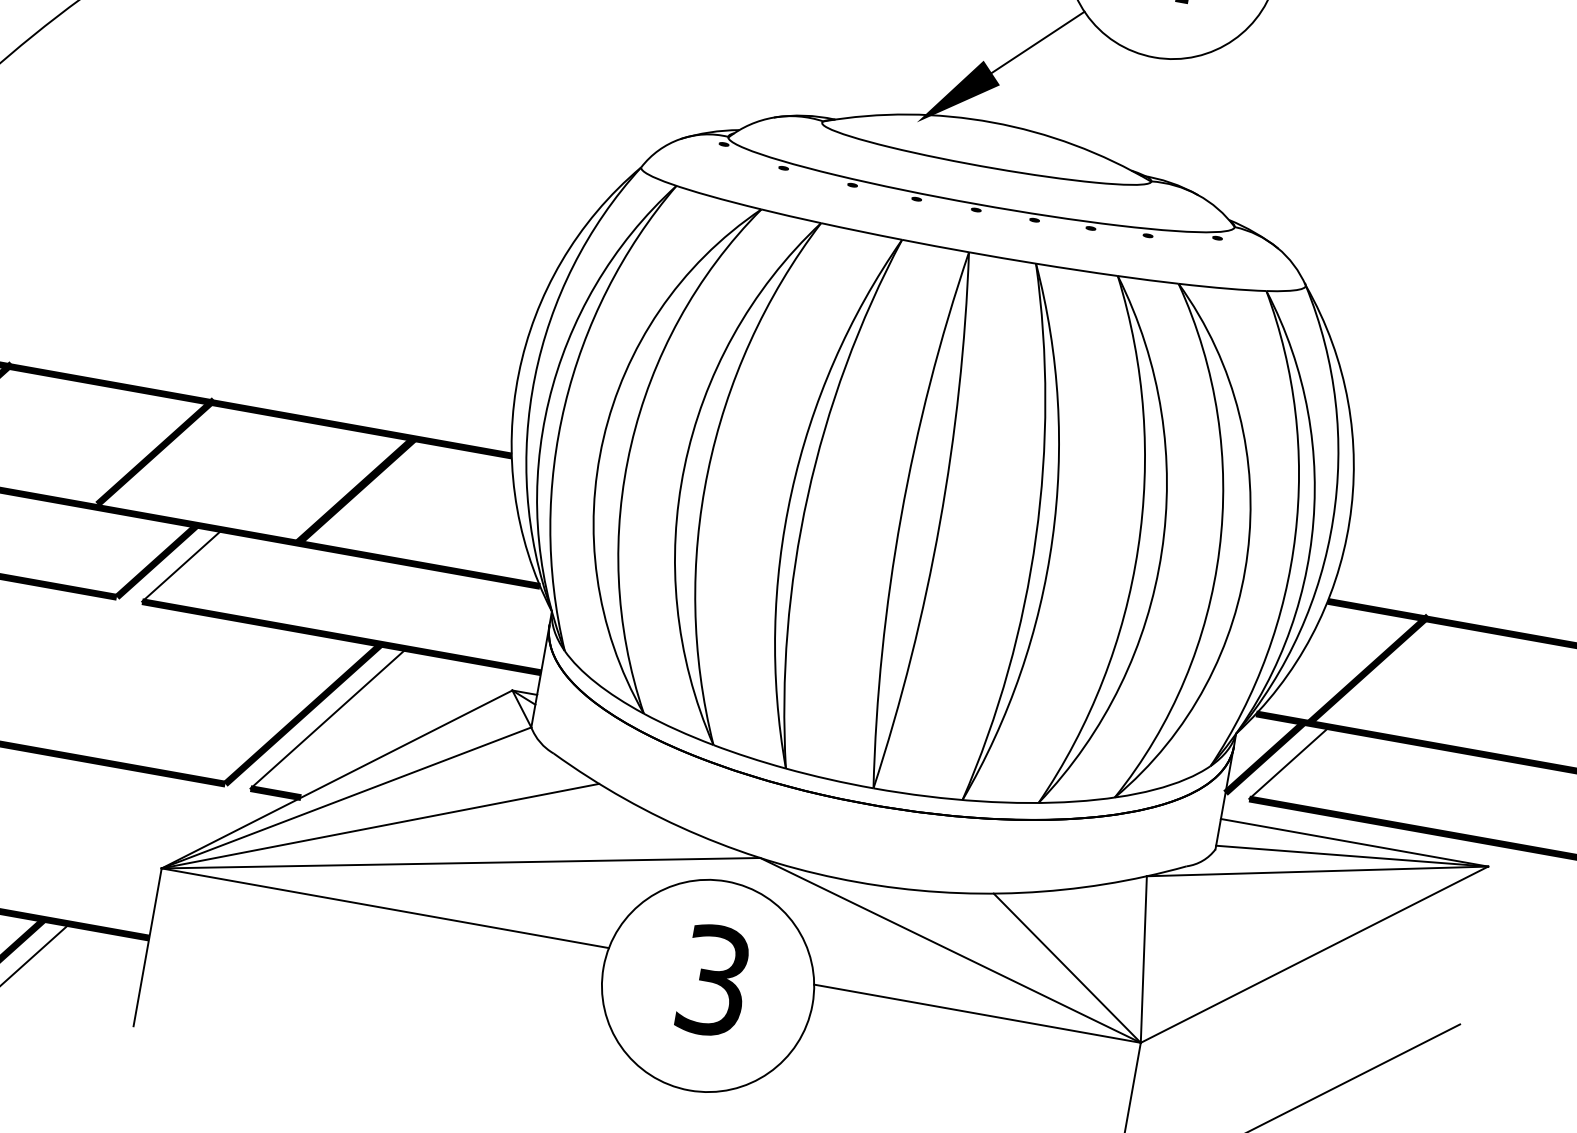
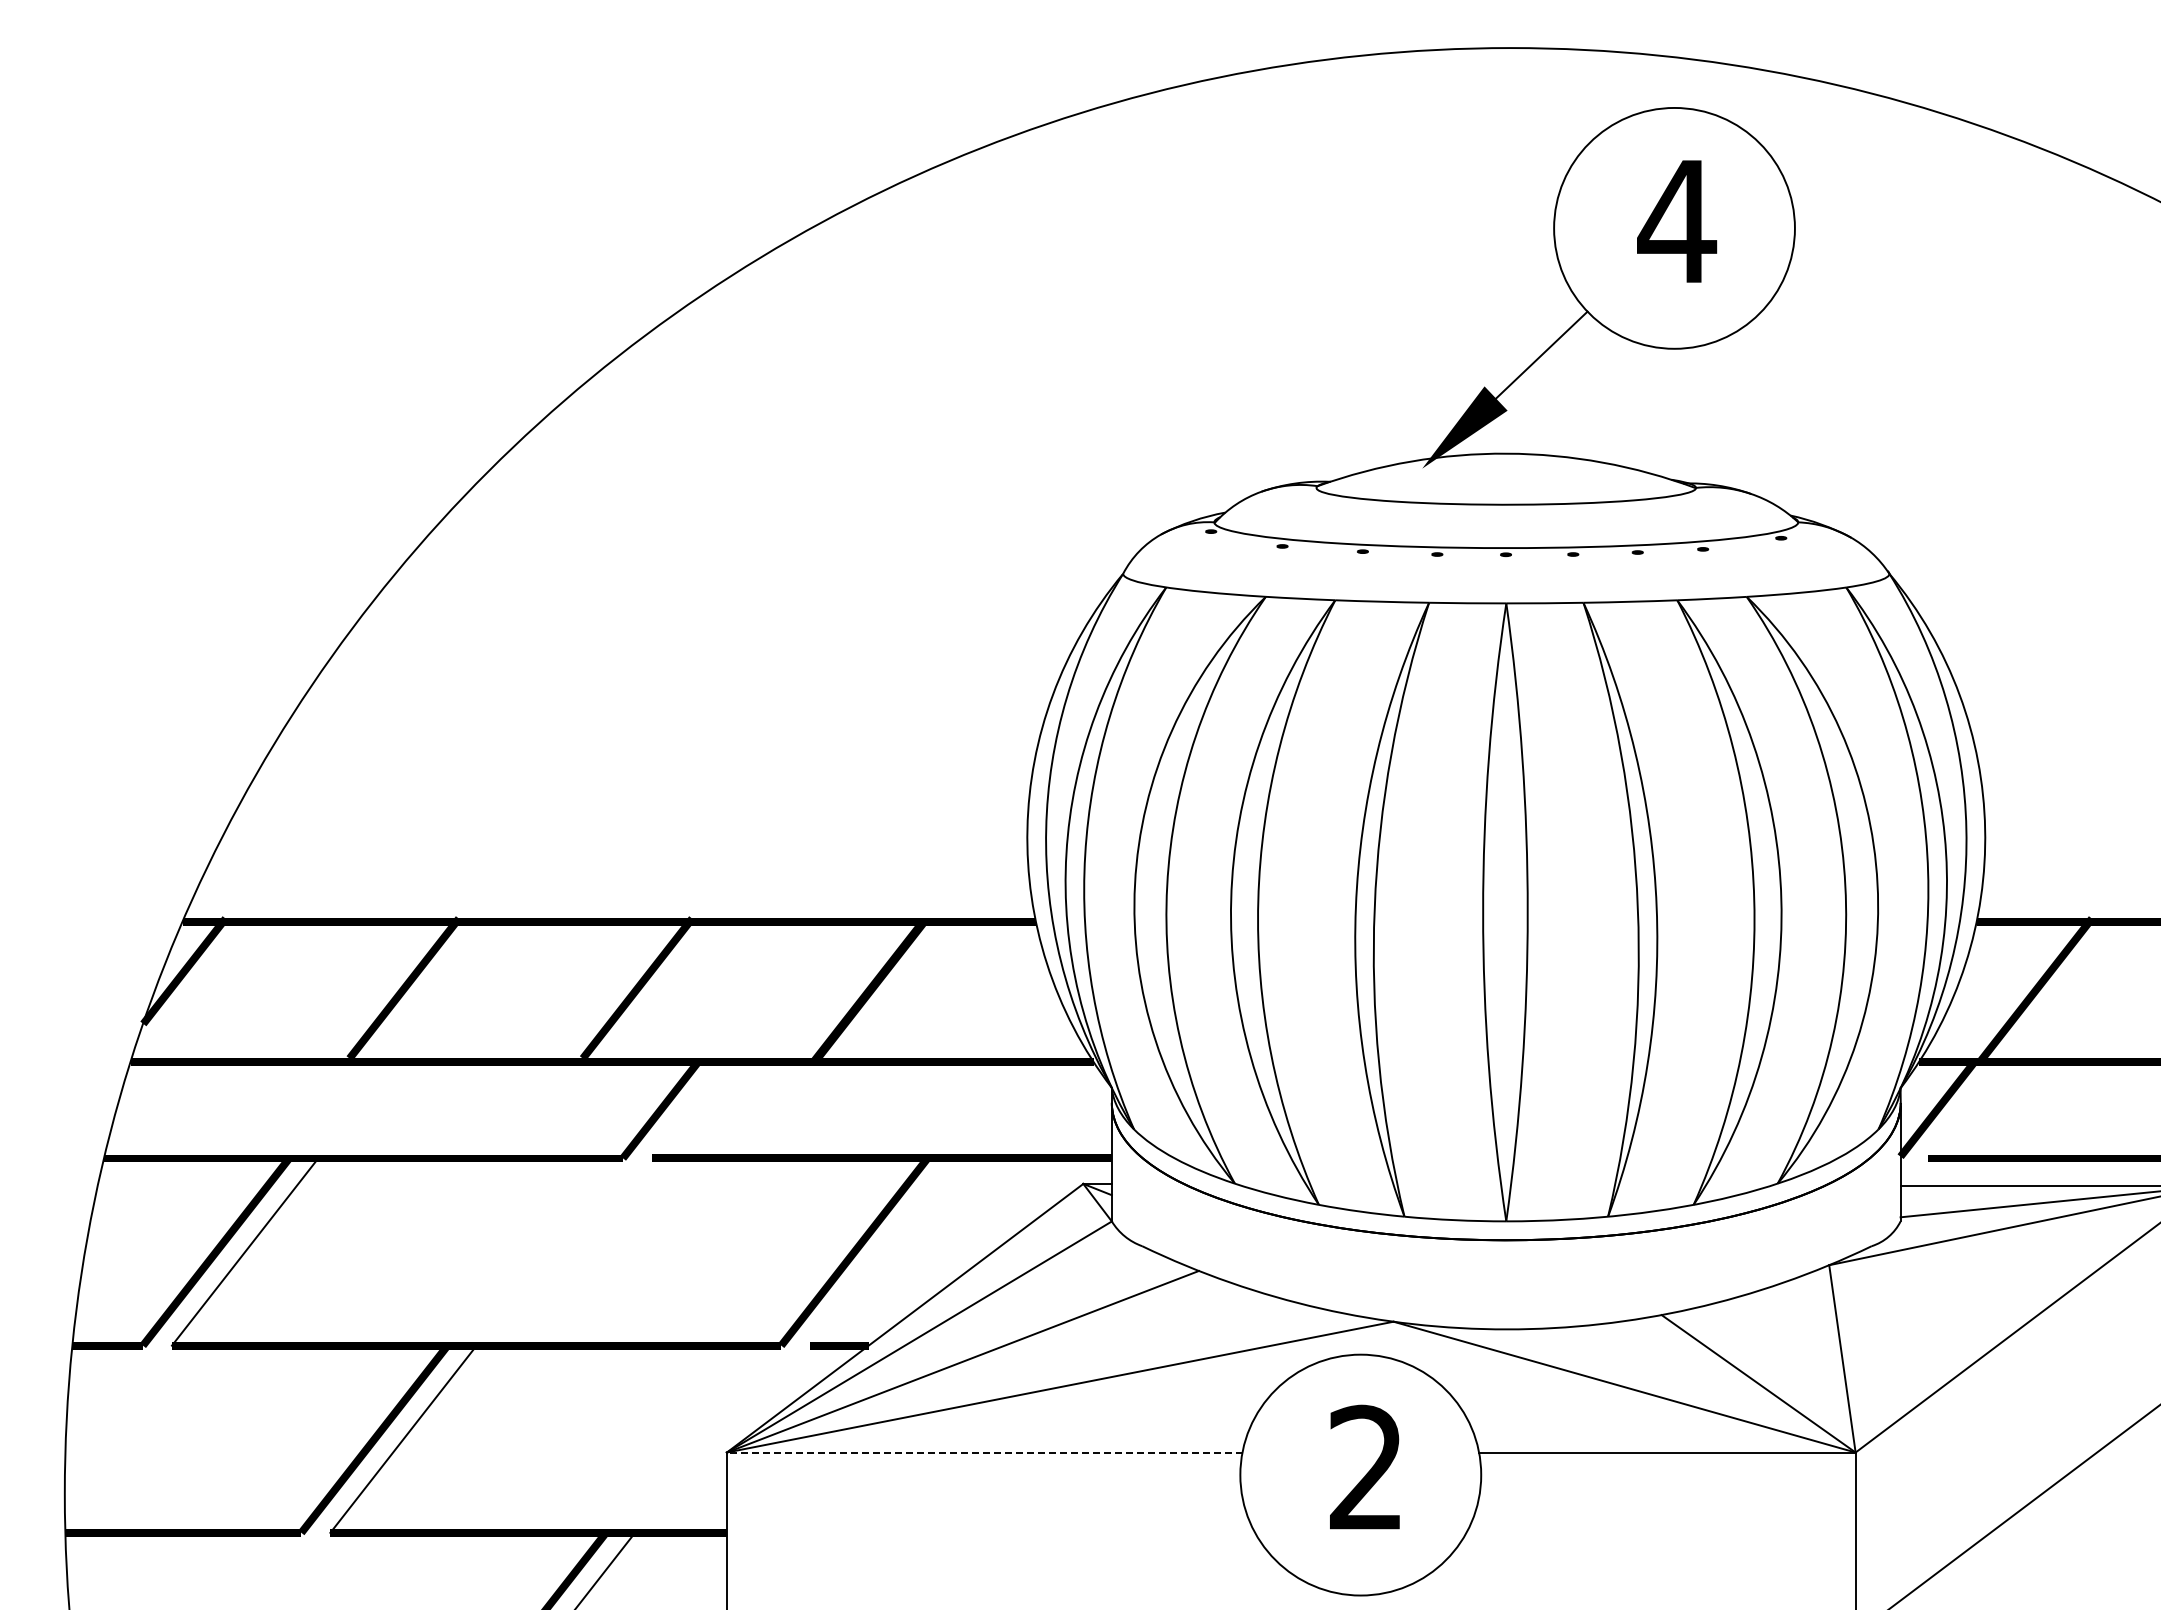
line: (181, 566) -> (688, 1111), removed
line: (328, 718) -> (883, 1251), removed
line: (1287, 763) -> (1964, 1111), removed
line: (385, 908) -> (984, 1452), solid -> dashed
text: (714, 980) -> (1366, 1467), 3 -> 2

